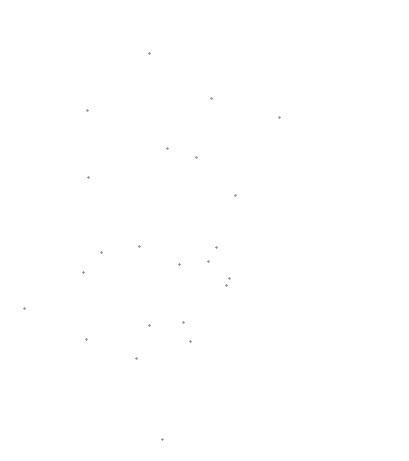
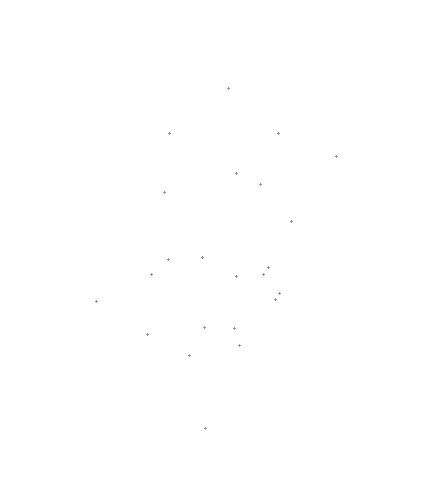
part: (211, 254) -> (265, 270), size x0.62

